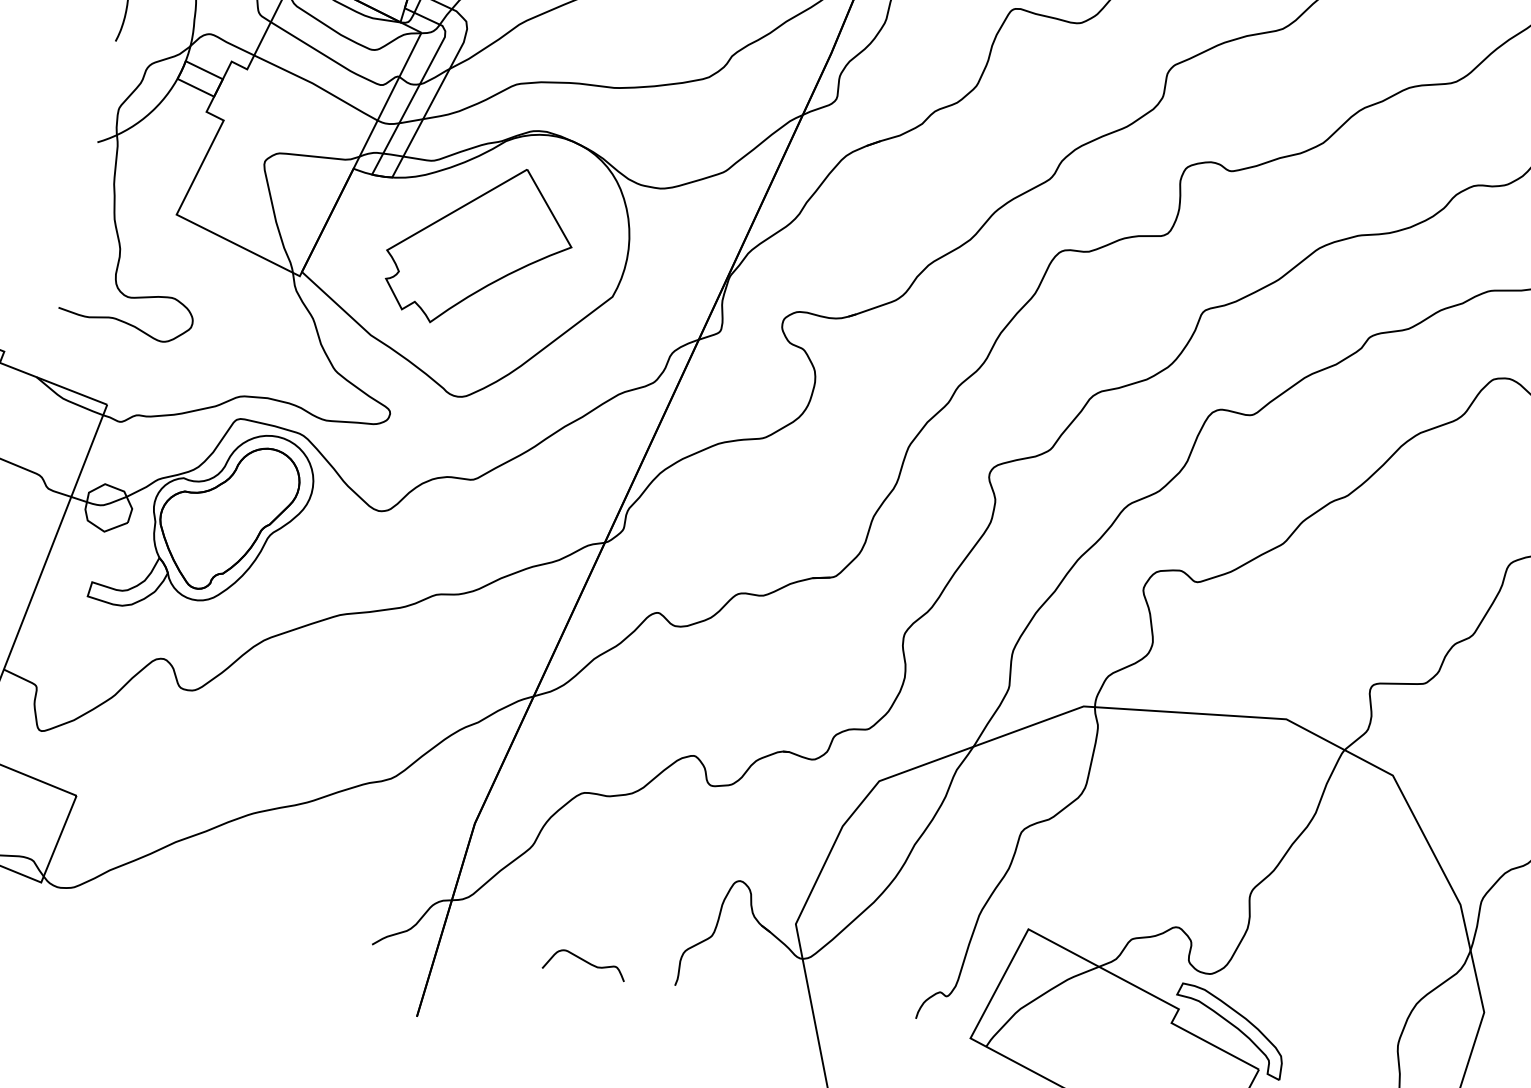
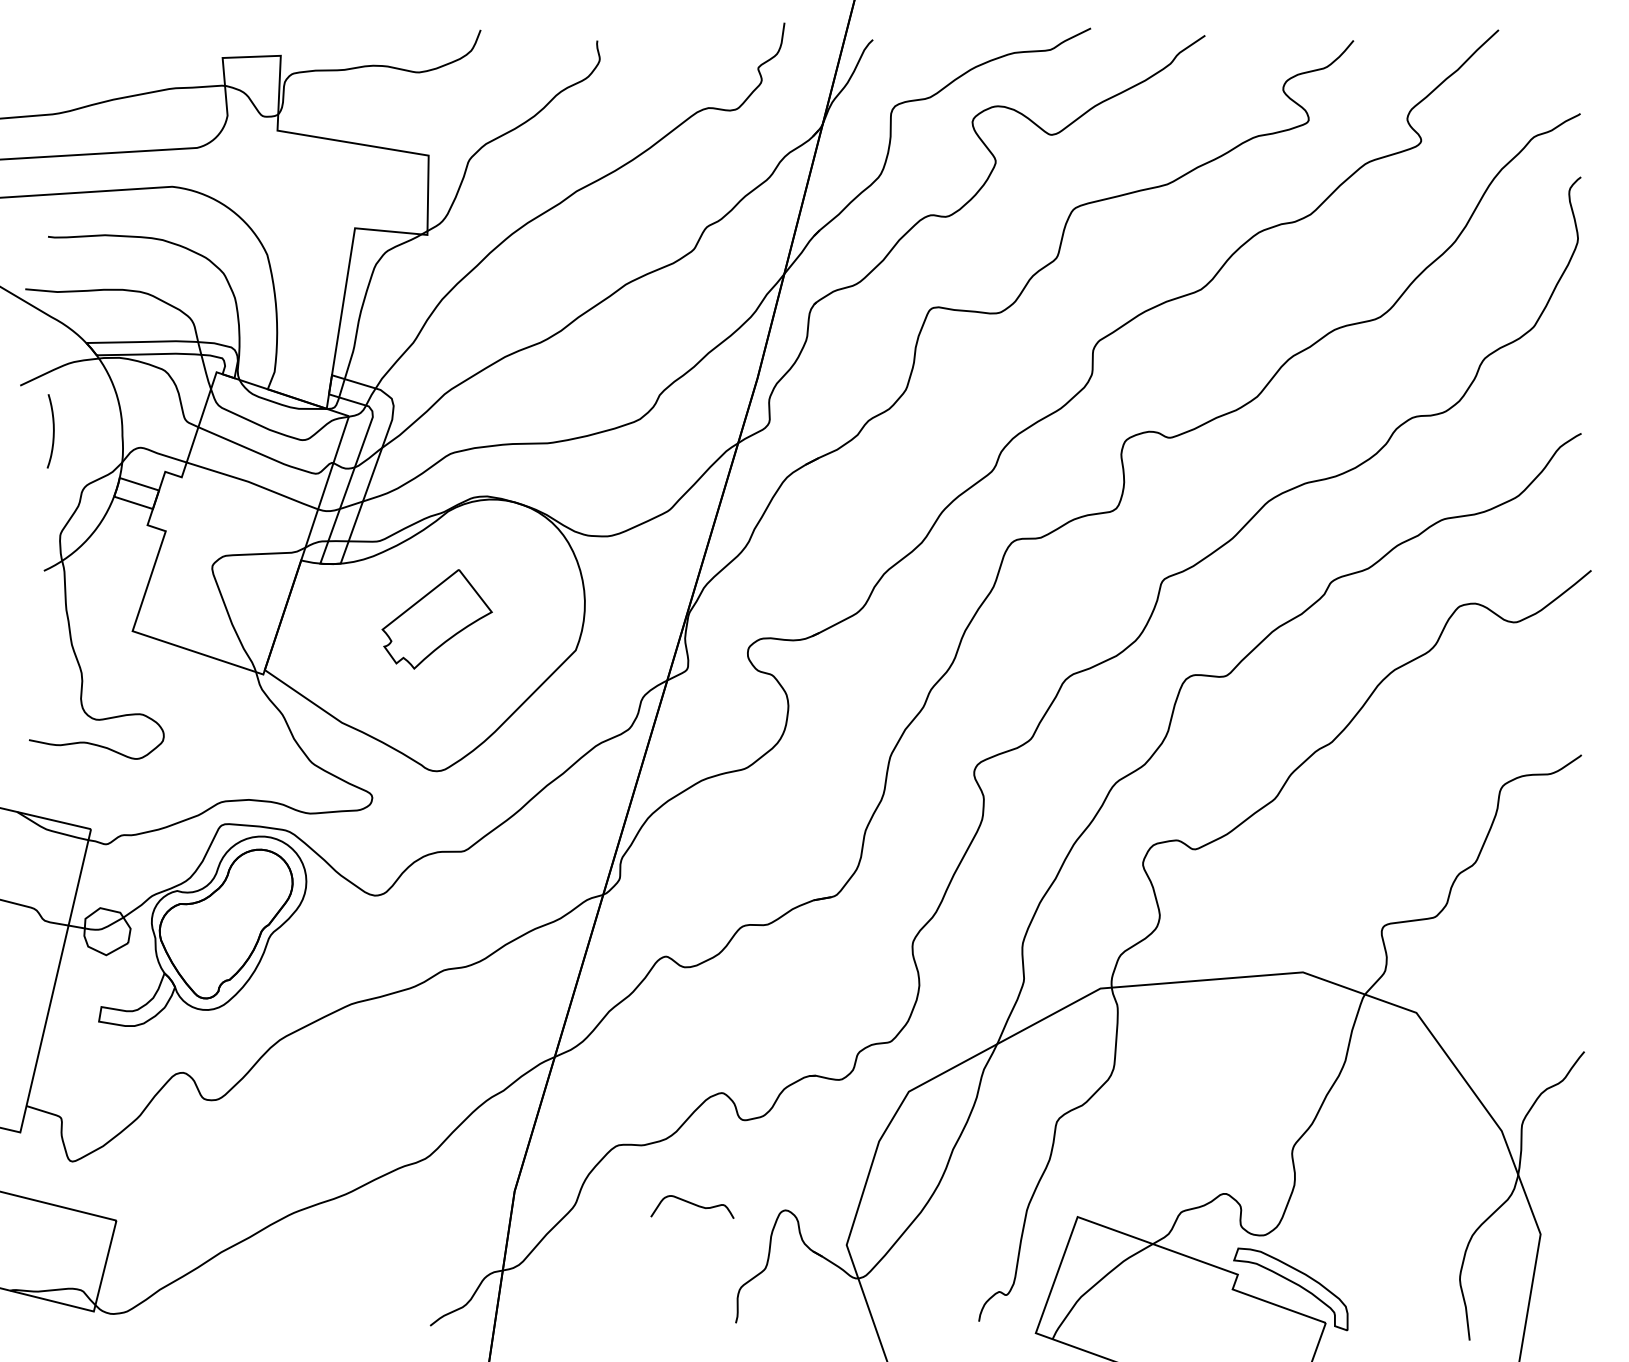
part: (480, 246) -> (437, 619), size x0.6
curve: (585, 963) -> (693, 1205), moved

